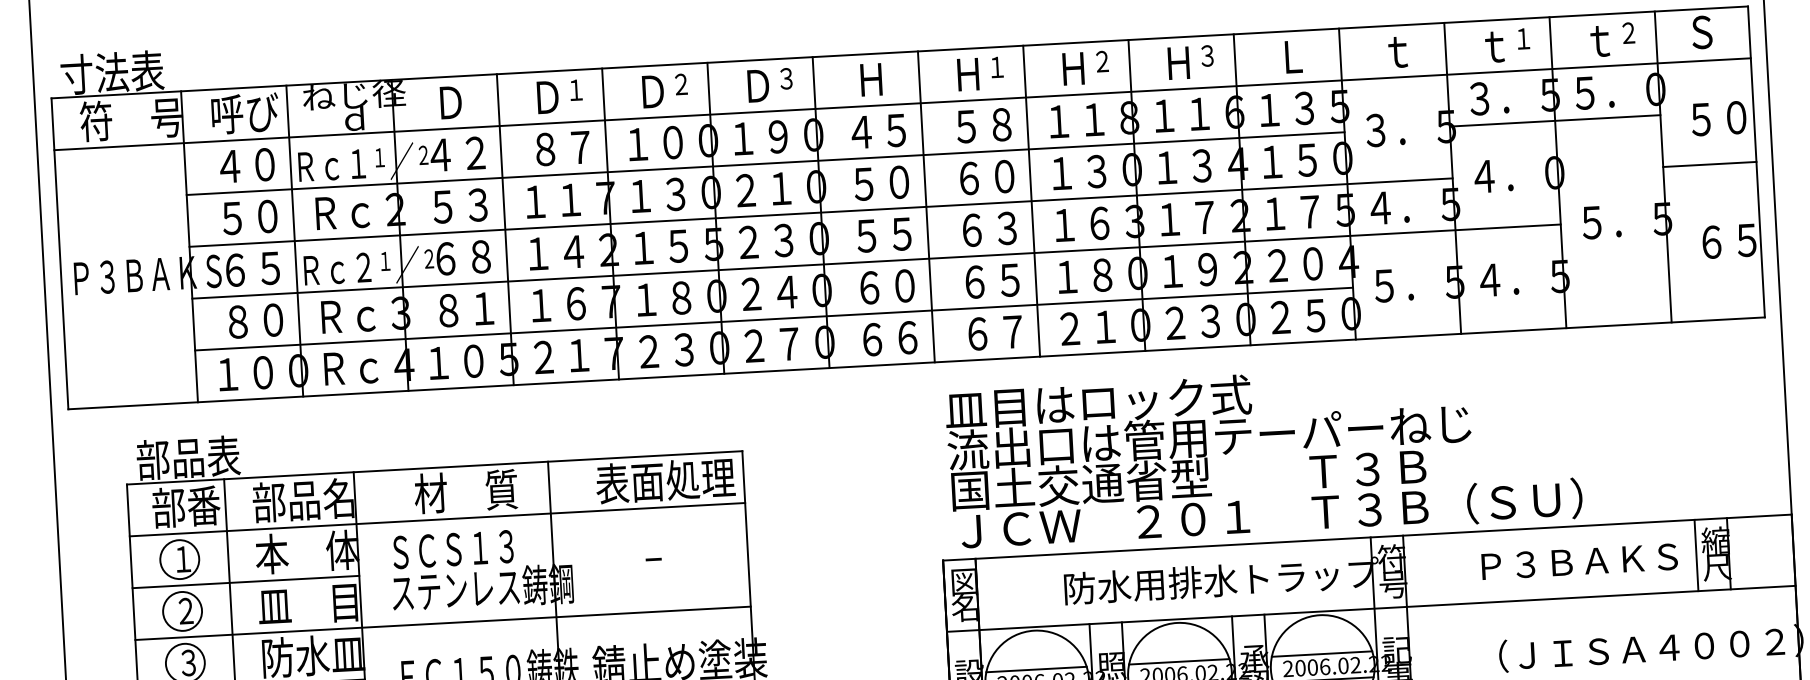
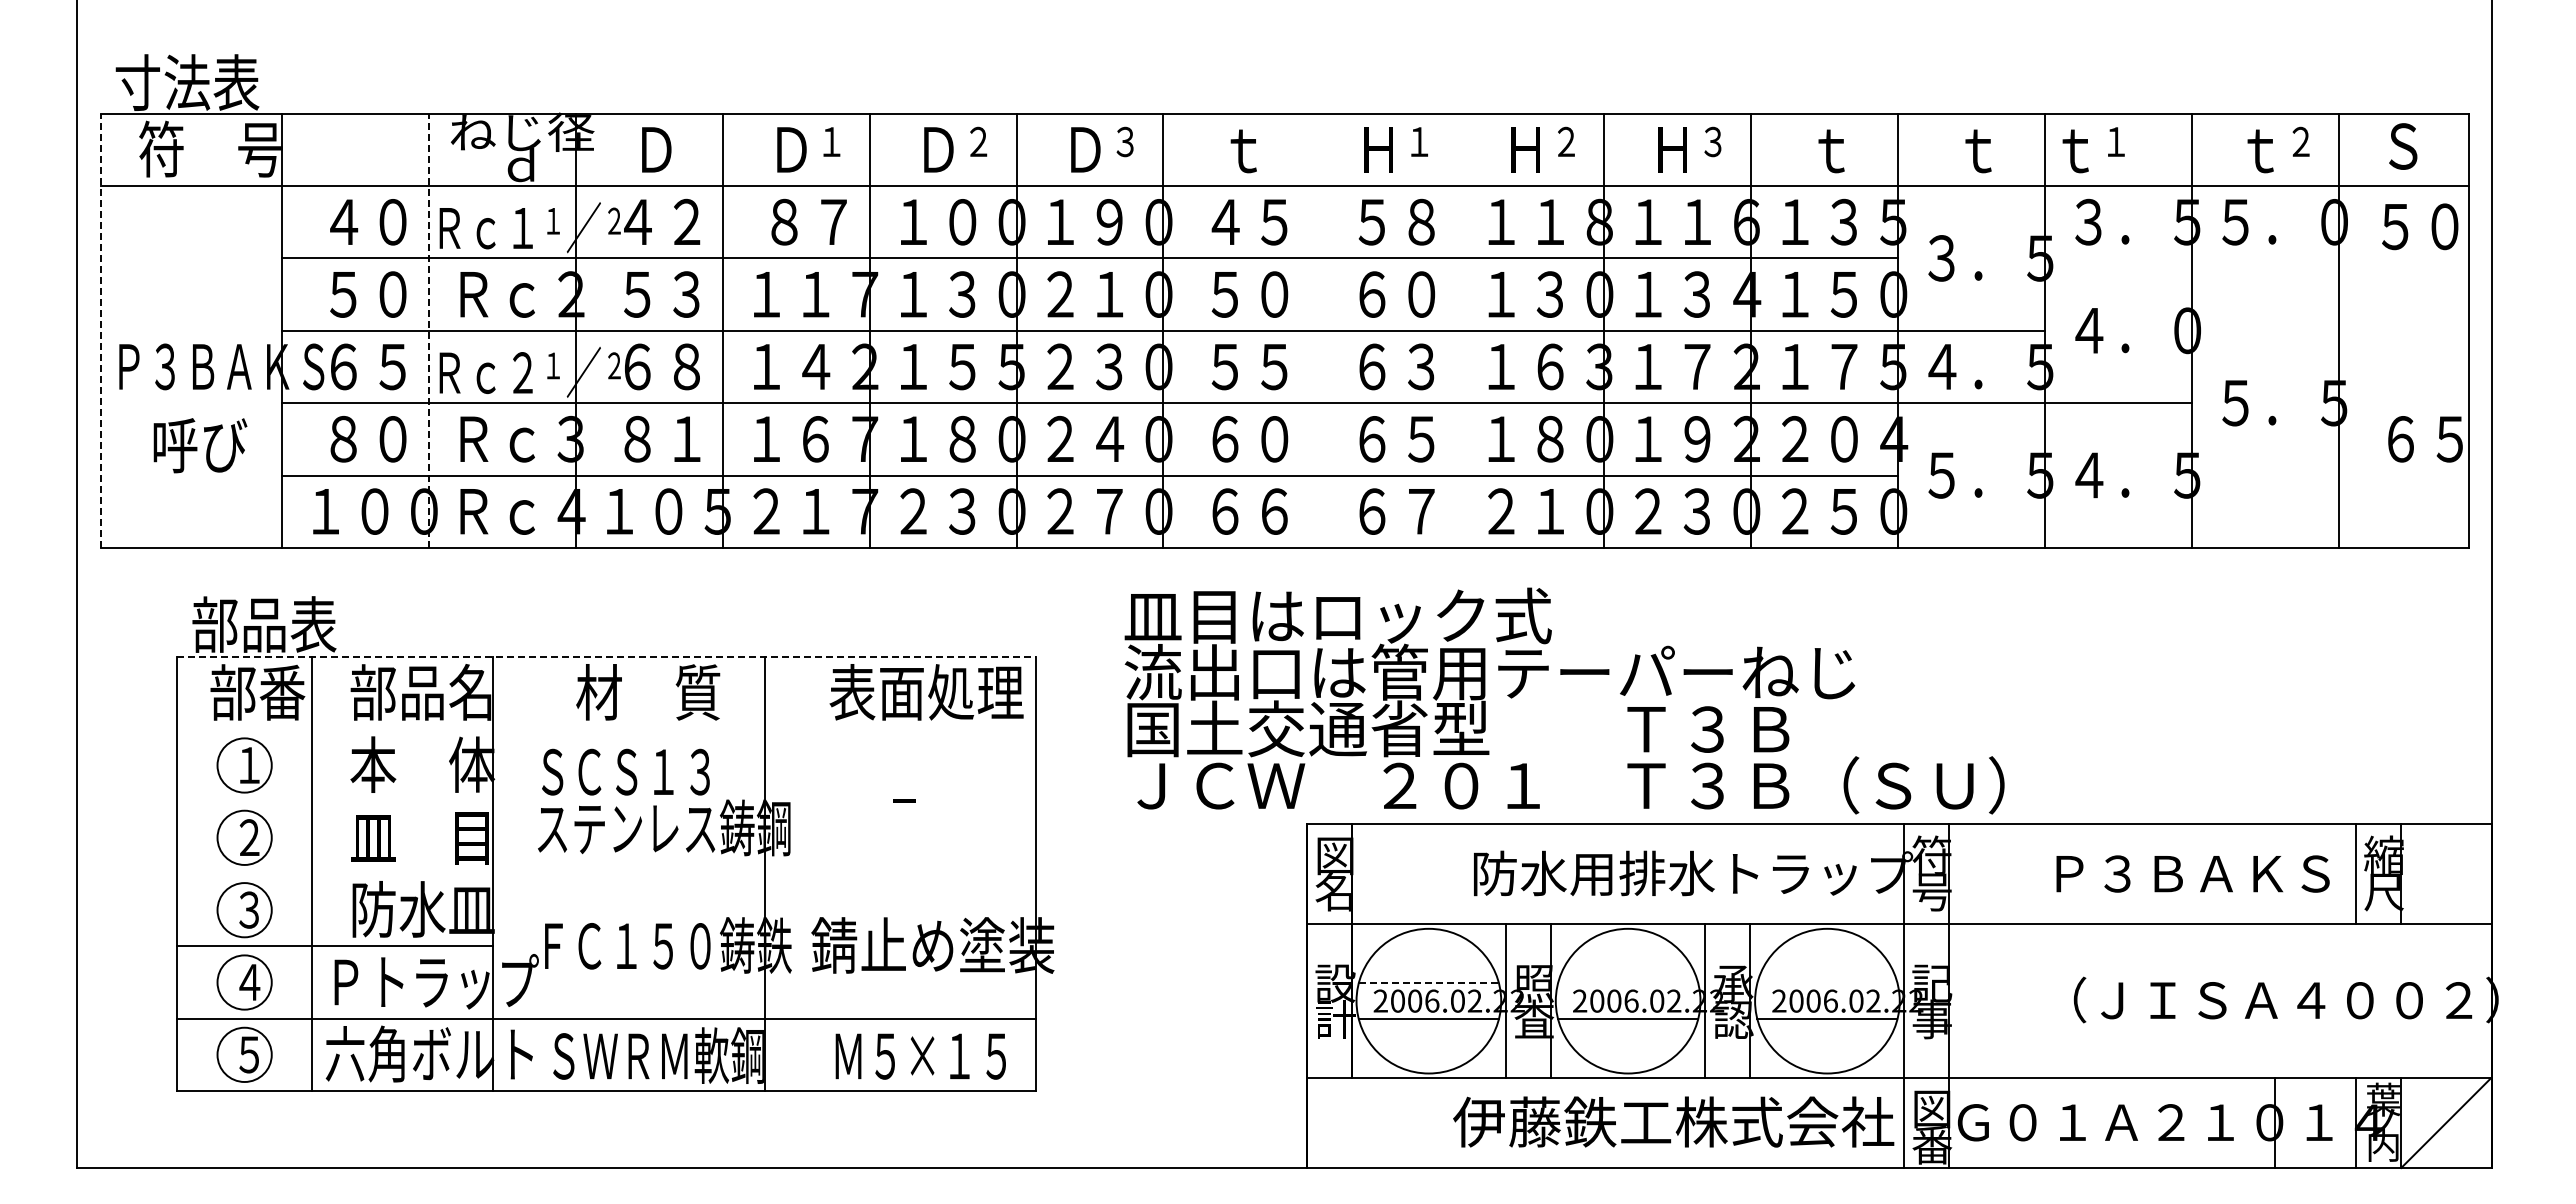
text: (1507, 45) -> (2093, 150), moved
text: (1292, 57) -> (1831, 150), Ｌ -> ｔ
text: (871, 80) -> (1243, 150), Ｈ -> ｔ
text: (245, 113) -> (200, 445), moved
text: (1719, 118) -> (2420, 226), moved
line: (1555, 120) -> (2192, 258), removed
line: (1710, 164) -> (2404, 330), removed
line: (1031, 200) -> (1457, 330), removed
line: (926, 206) -> (1310, 330), removed
line: (294, 240) -> (428, 330), solid -> dashed
line: (59, 253) -> (100, 330), solid -> dashed
text: (1263, 454) -> (1564, 700), moved
line: (434, 467) -> (606, 656), solid -> dashed
line: (436, 519) -> (605, 729), removed
line: (245, 581) -> (334, 801), removed
line: (442, 623) -> (605, 874), removed
line: (1322, 654) -> (1827, 983), removed
line: (1179, 662) -> (1628, 983), removed
line: (1036, 669) -> (1429, 983), solid -> dashed

